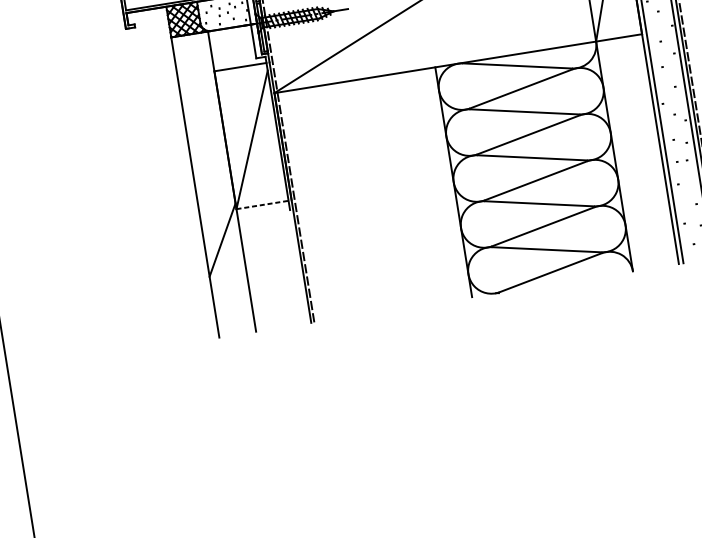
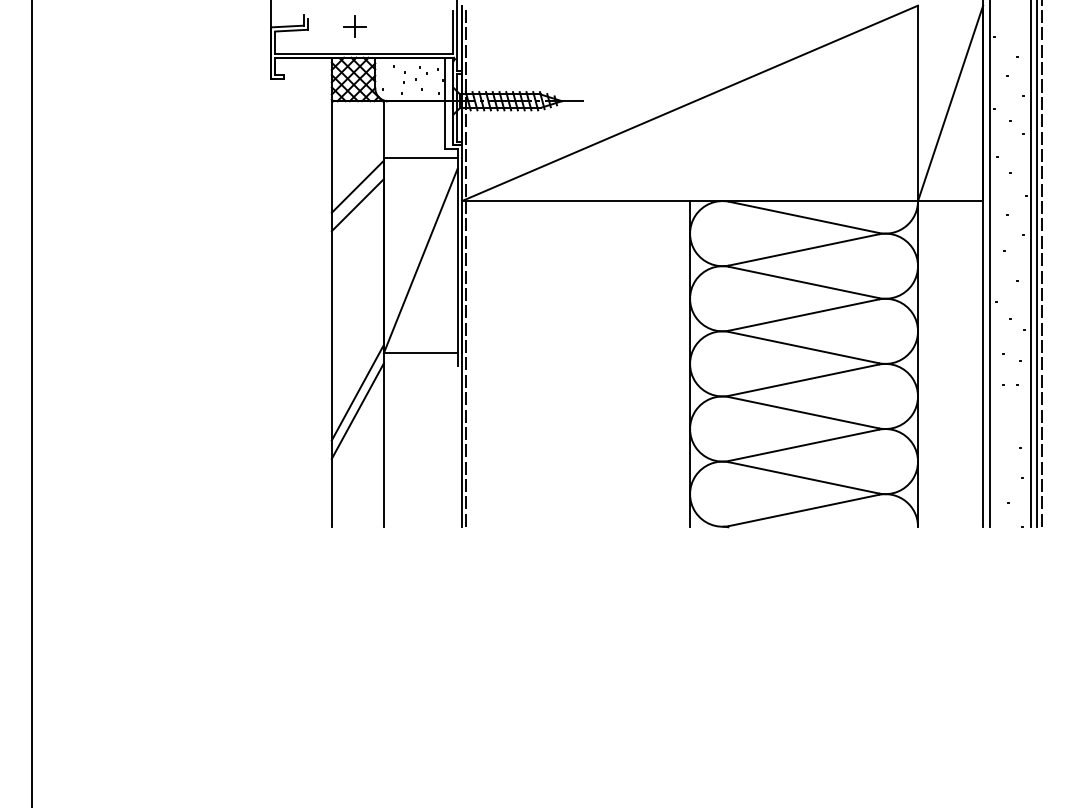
line: (199, 94) -> (357, 186), added
line: (201, 108) -> (357, 205), added
line: (262, 205) -> (420, 353), dashed -> solid
line: (224, 252) -> (357, 410), added

